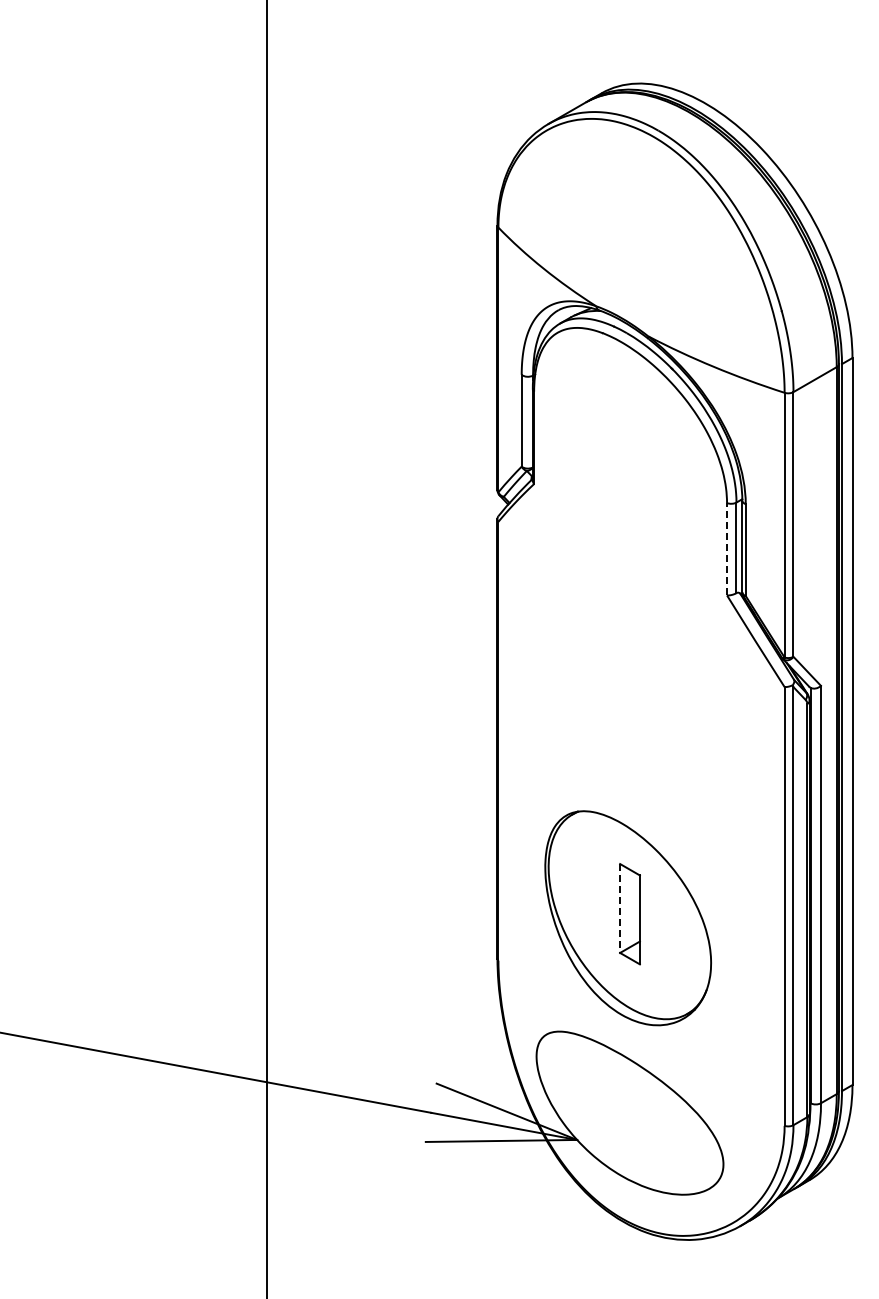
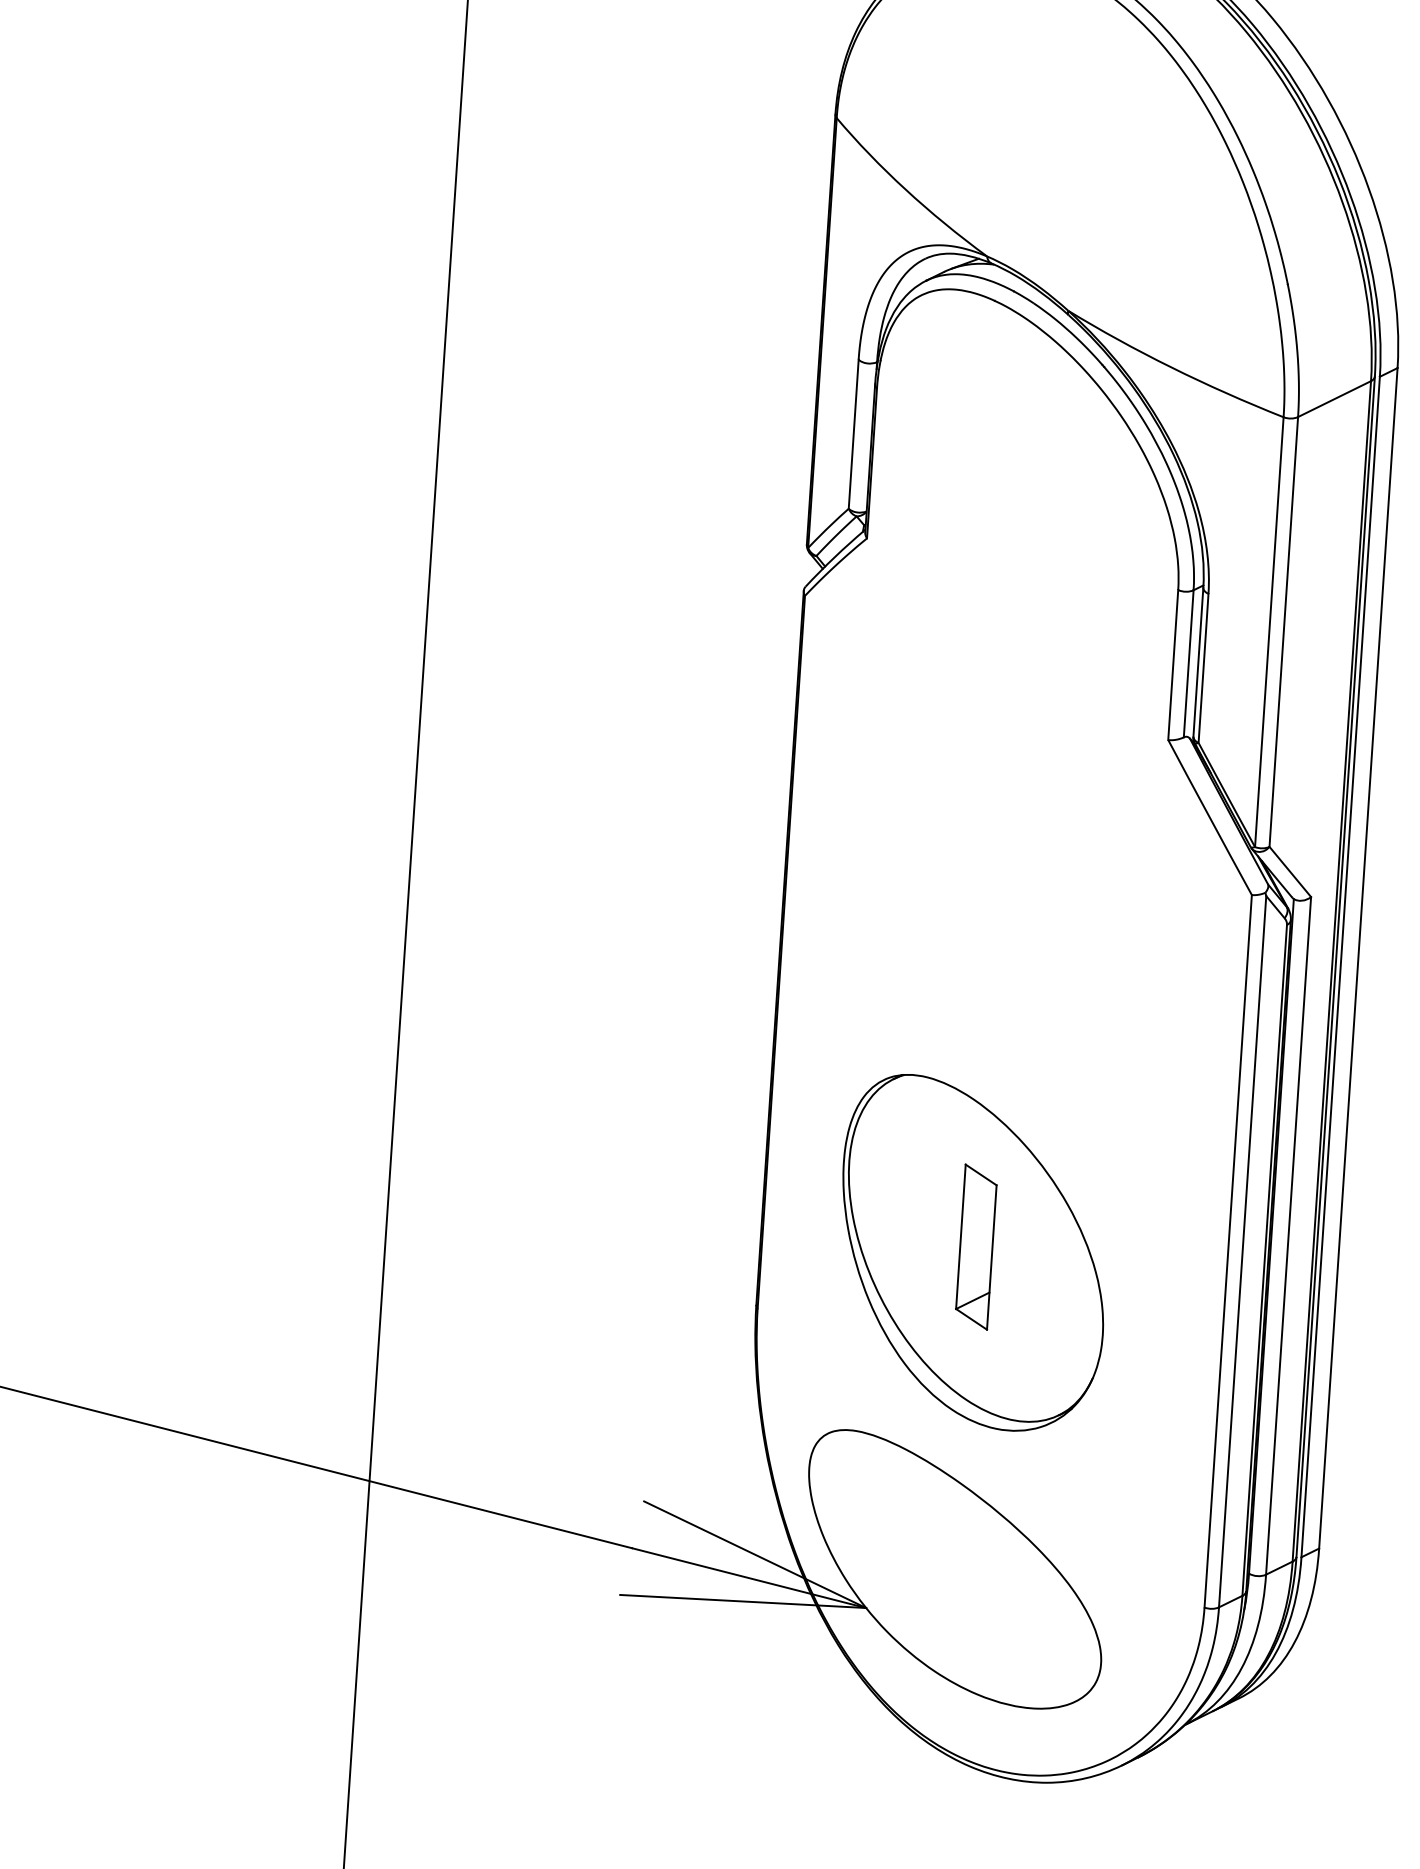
line: (727, 548) -> (1174, 663), dashed -> solid
line: (620, 908) -> (961, 1236), dashed -> solid

